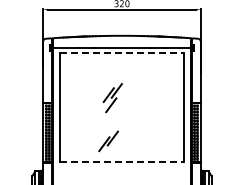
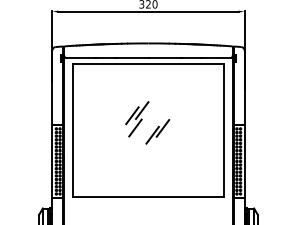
line: (121, 52) -> (147, 63), dashed -> solid
part: (108, 141) -> (157, 131), moved
line: (121, 162) -> (147, 197), dashed -> solid

